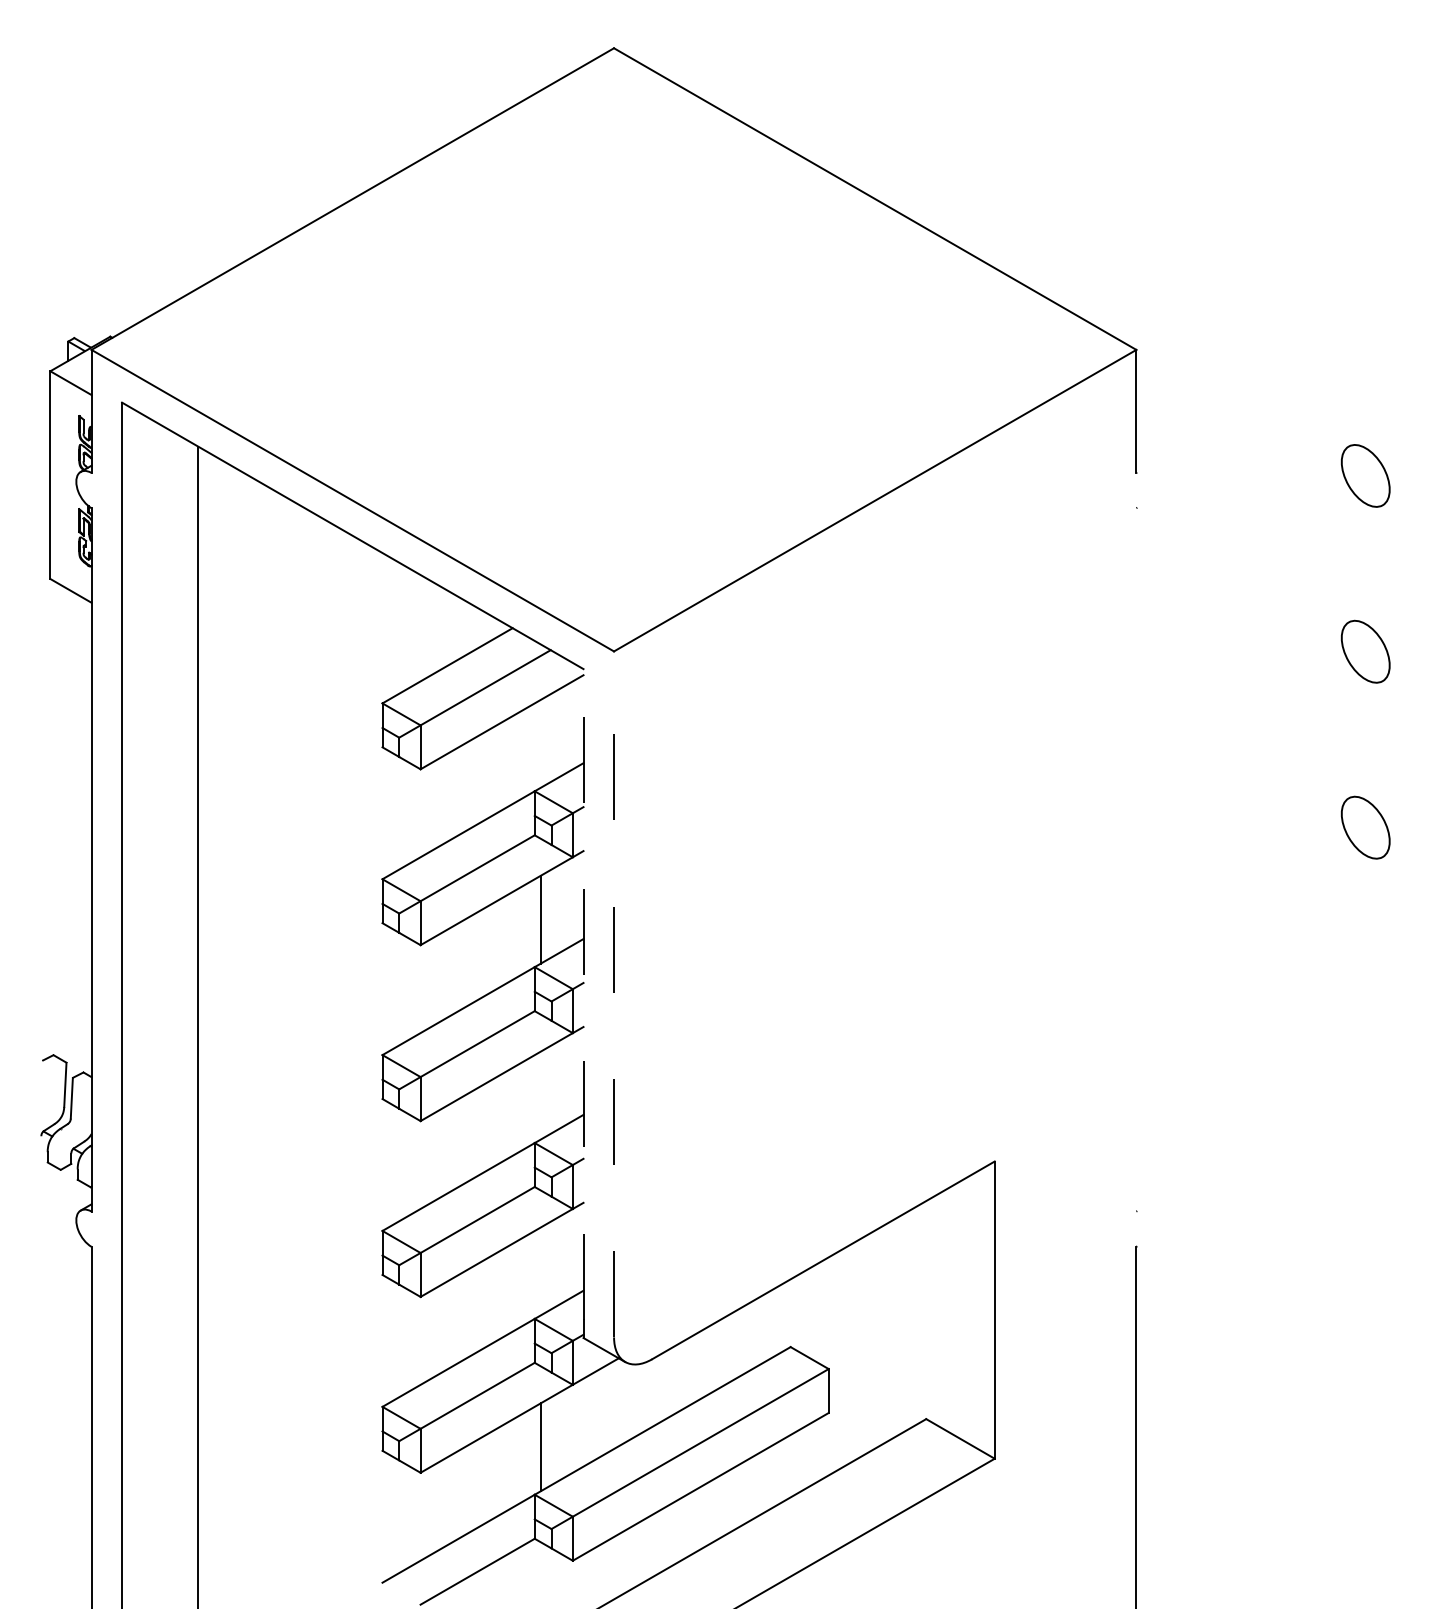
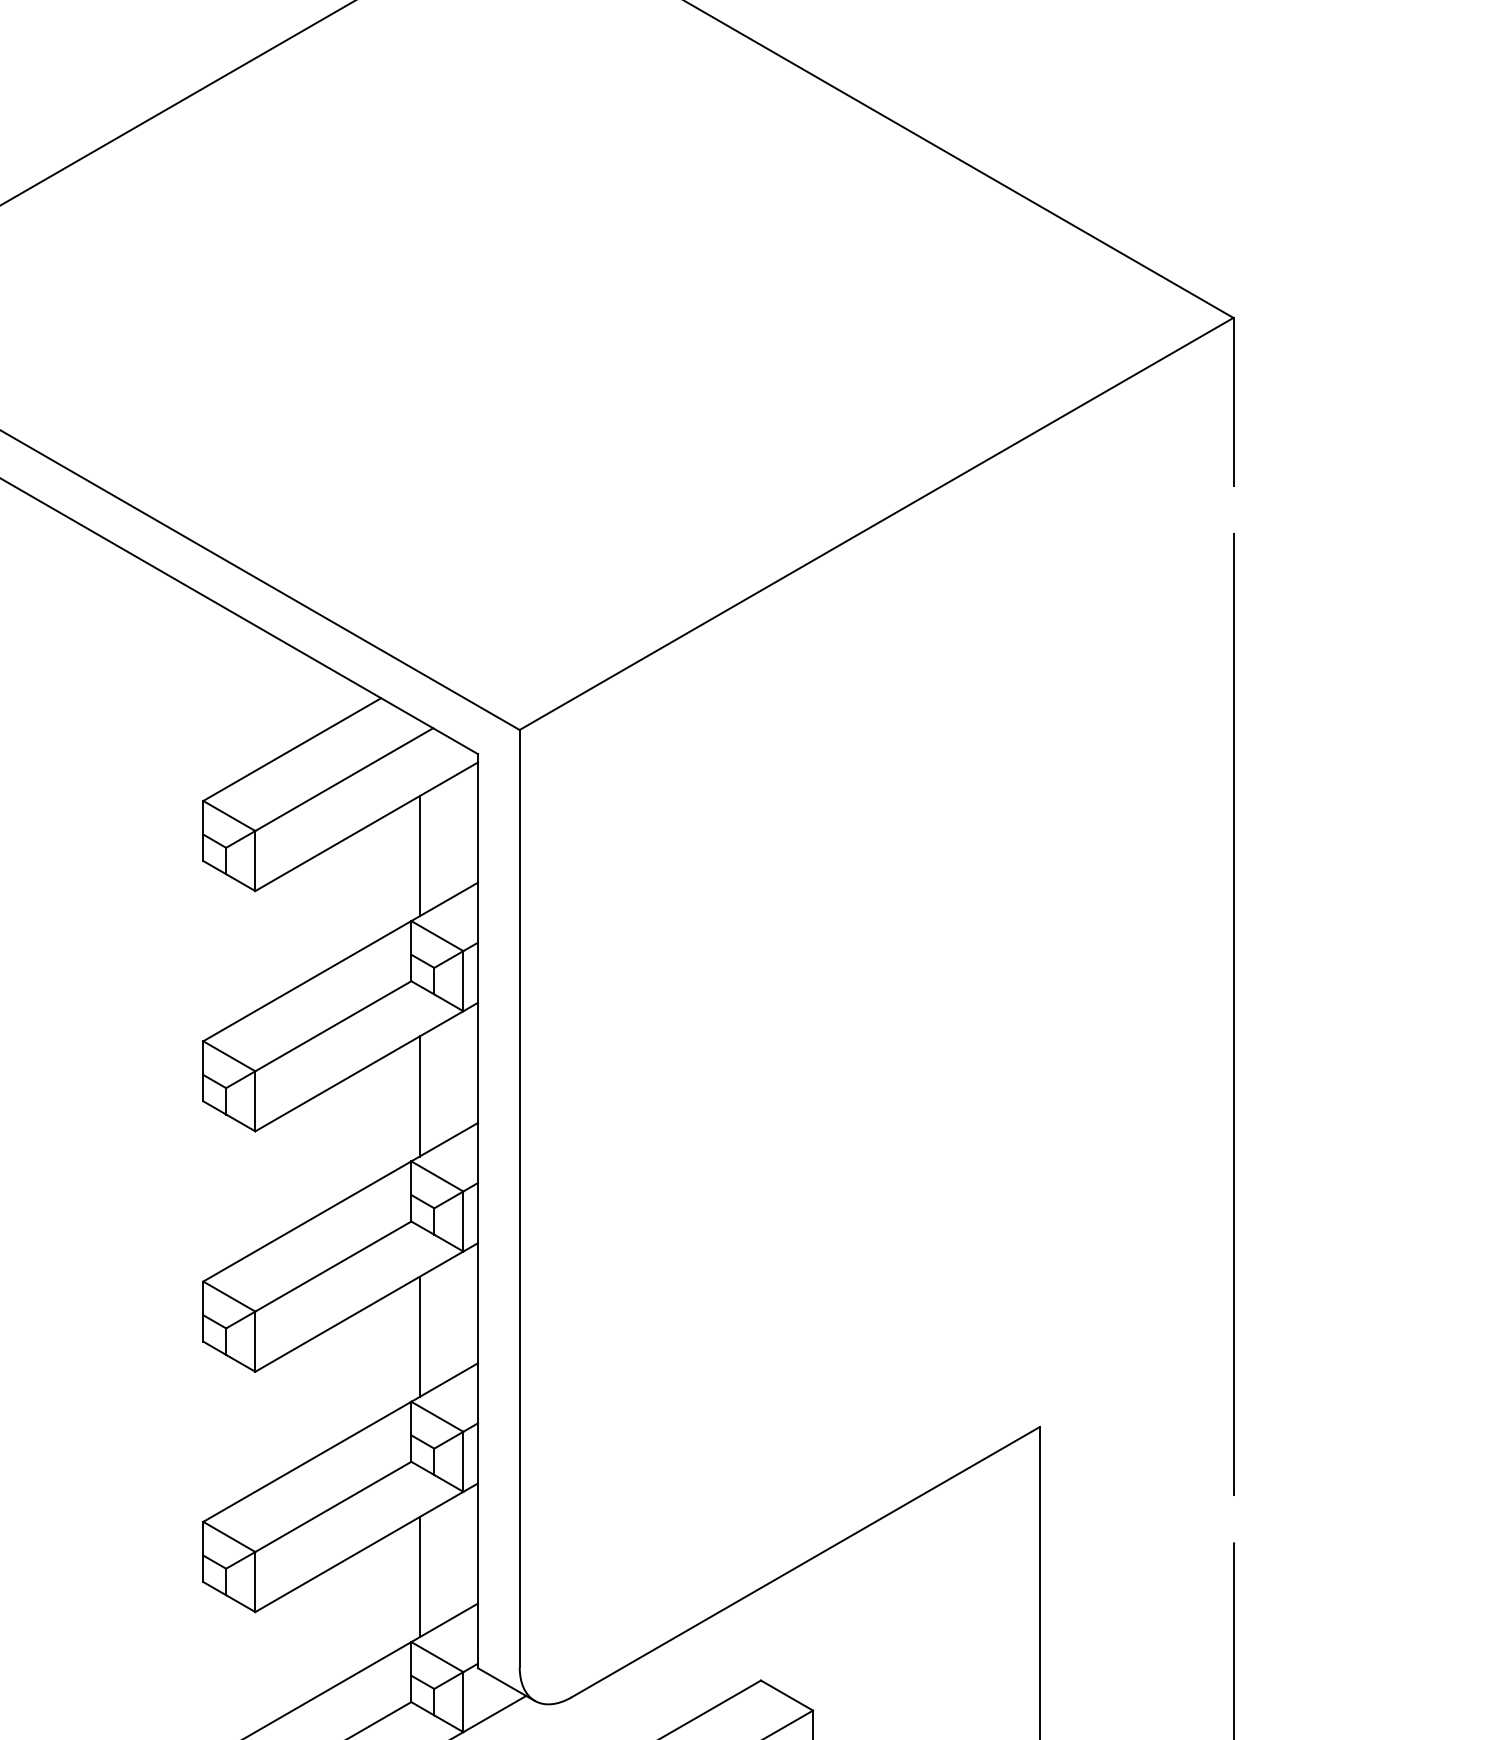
line: (540, 743) -> (419, 855), added
line: (1136, 859) -> (1233, 1014), added
line: (583, 993) -> (477, 1197), dashed -> solid
line: (614, 994) -> (520, 1198), dashed -> solid
line: (540, 1095) -> (419, 1336), added
line: (540, 1271) -> (419, 1577), added

